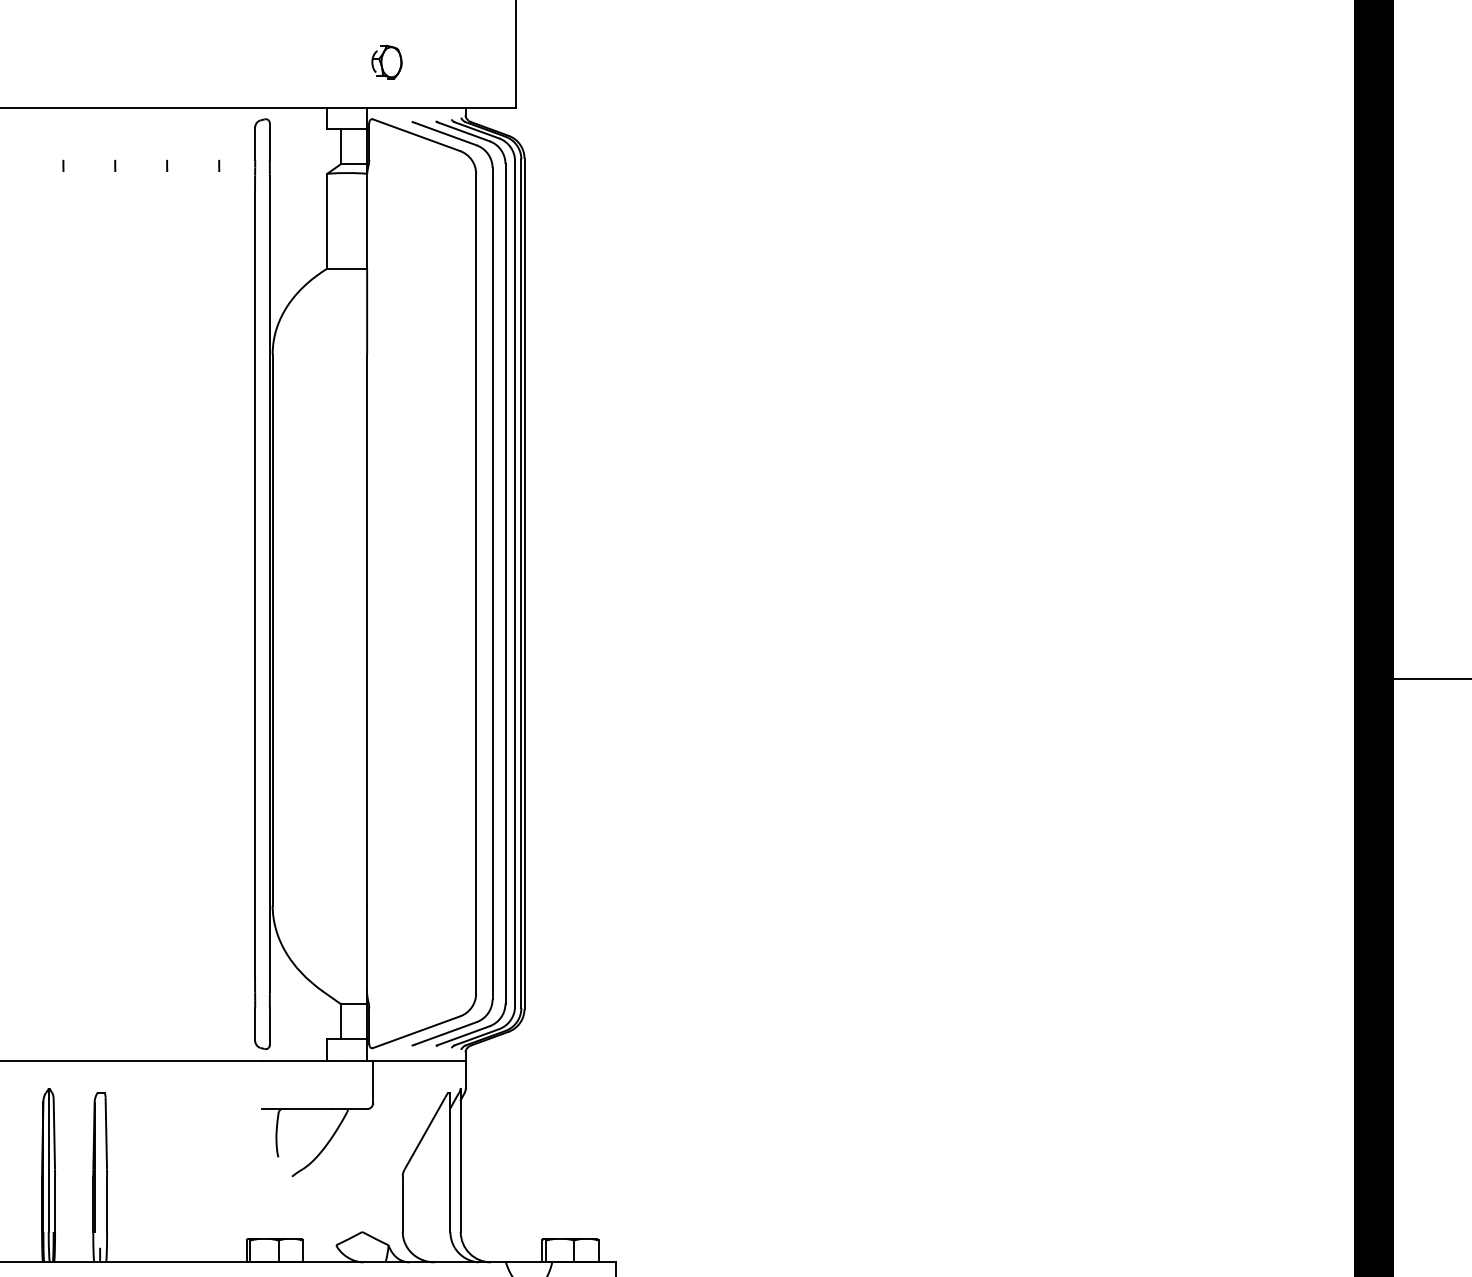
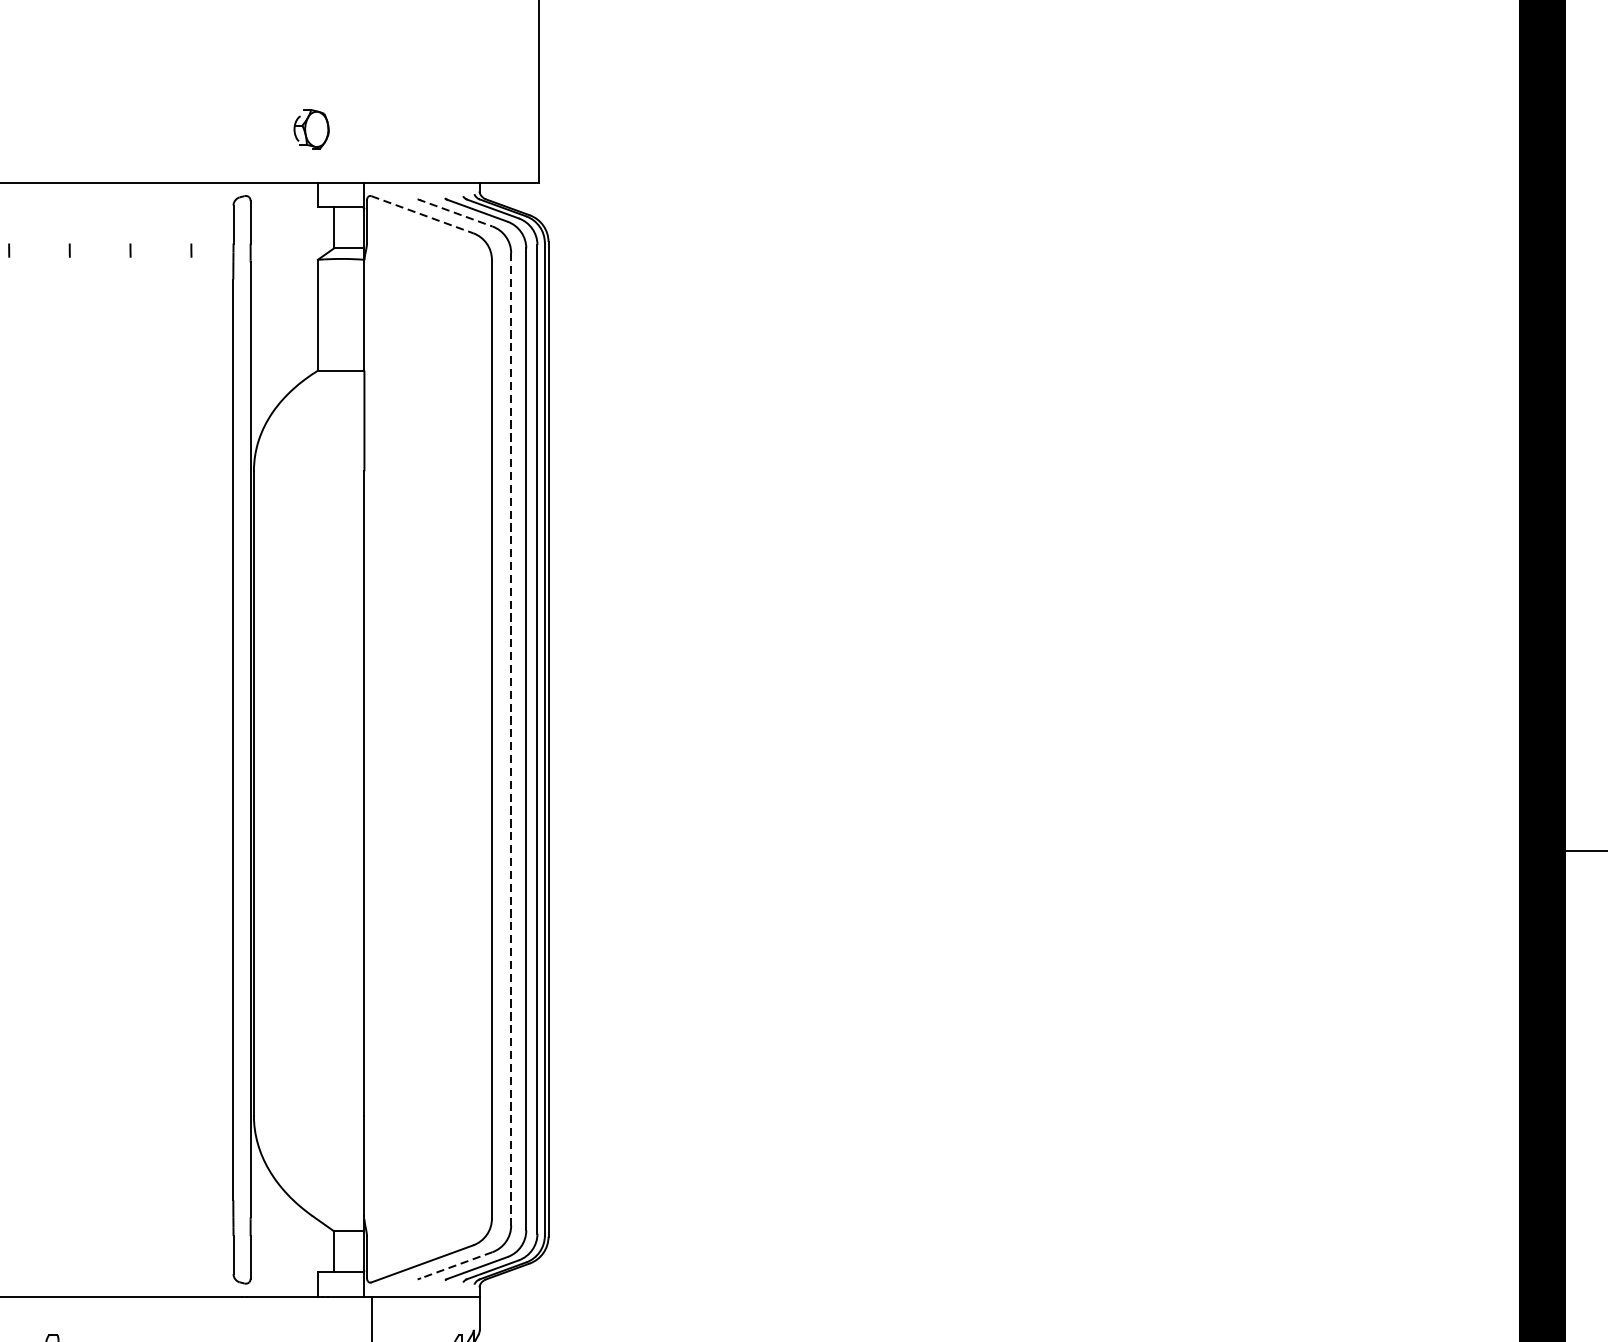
part: (386, 62) -> (311, 129), moved
line: (445, 133) -> (456, 212), solid -> dashed
line: (417, 135) -> (423, 215), solid -> dashed
line: (492, 583) -> (511, 739), solid -> dashed
line: (444, 1034) -> (454, 1266), solid -> dashed

